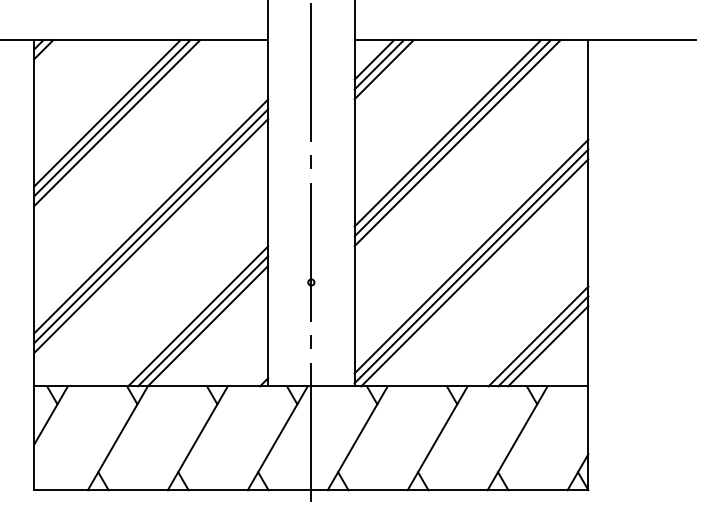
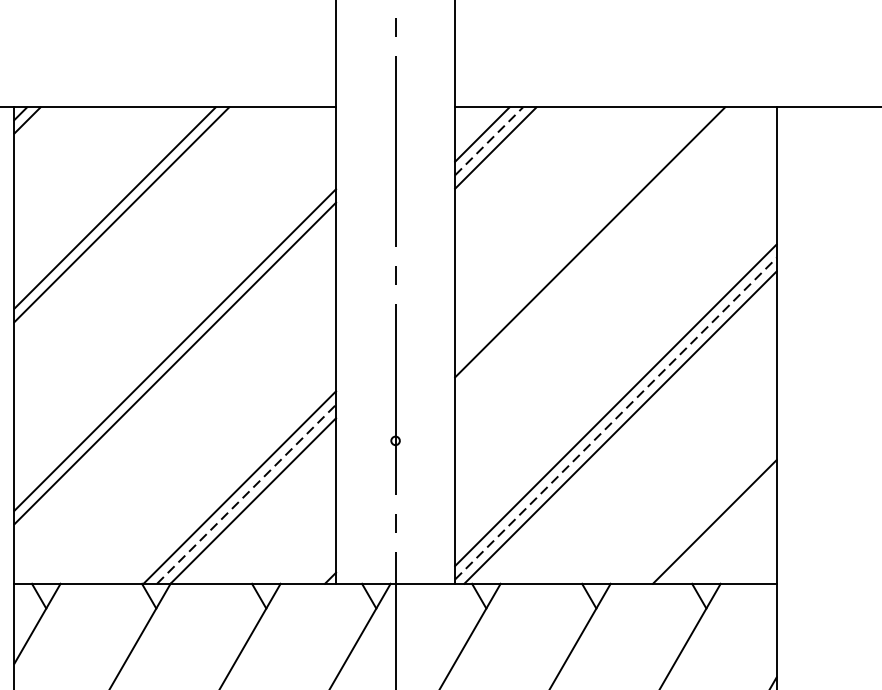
line: (379, 64) -> (489, 140), solid -> dashed
line: (117, 122) -> (128, 220), removed
line: (447, 133) -> (582, 235), removed
line: (457, 143) -> (596, 249), removed
line: (151, 235) -> (175, 376), removed
line: (471, 266) -> (615, 418), solid -> dashed
line: (203, 321) -> (247, 494), solid -> dashed
line: (538, 336) -> (708, 515), removed
line: (548, 346) -> (721, 528), removed

